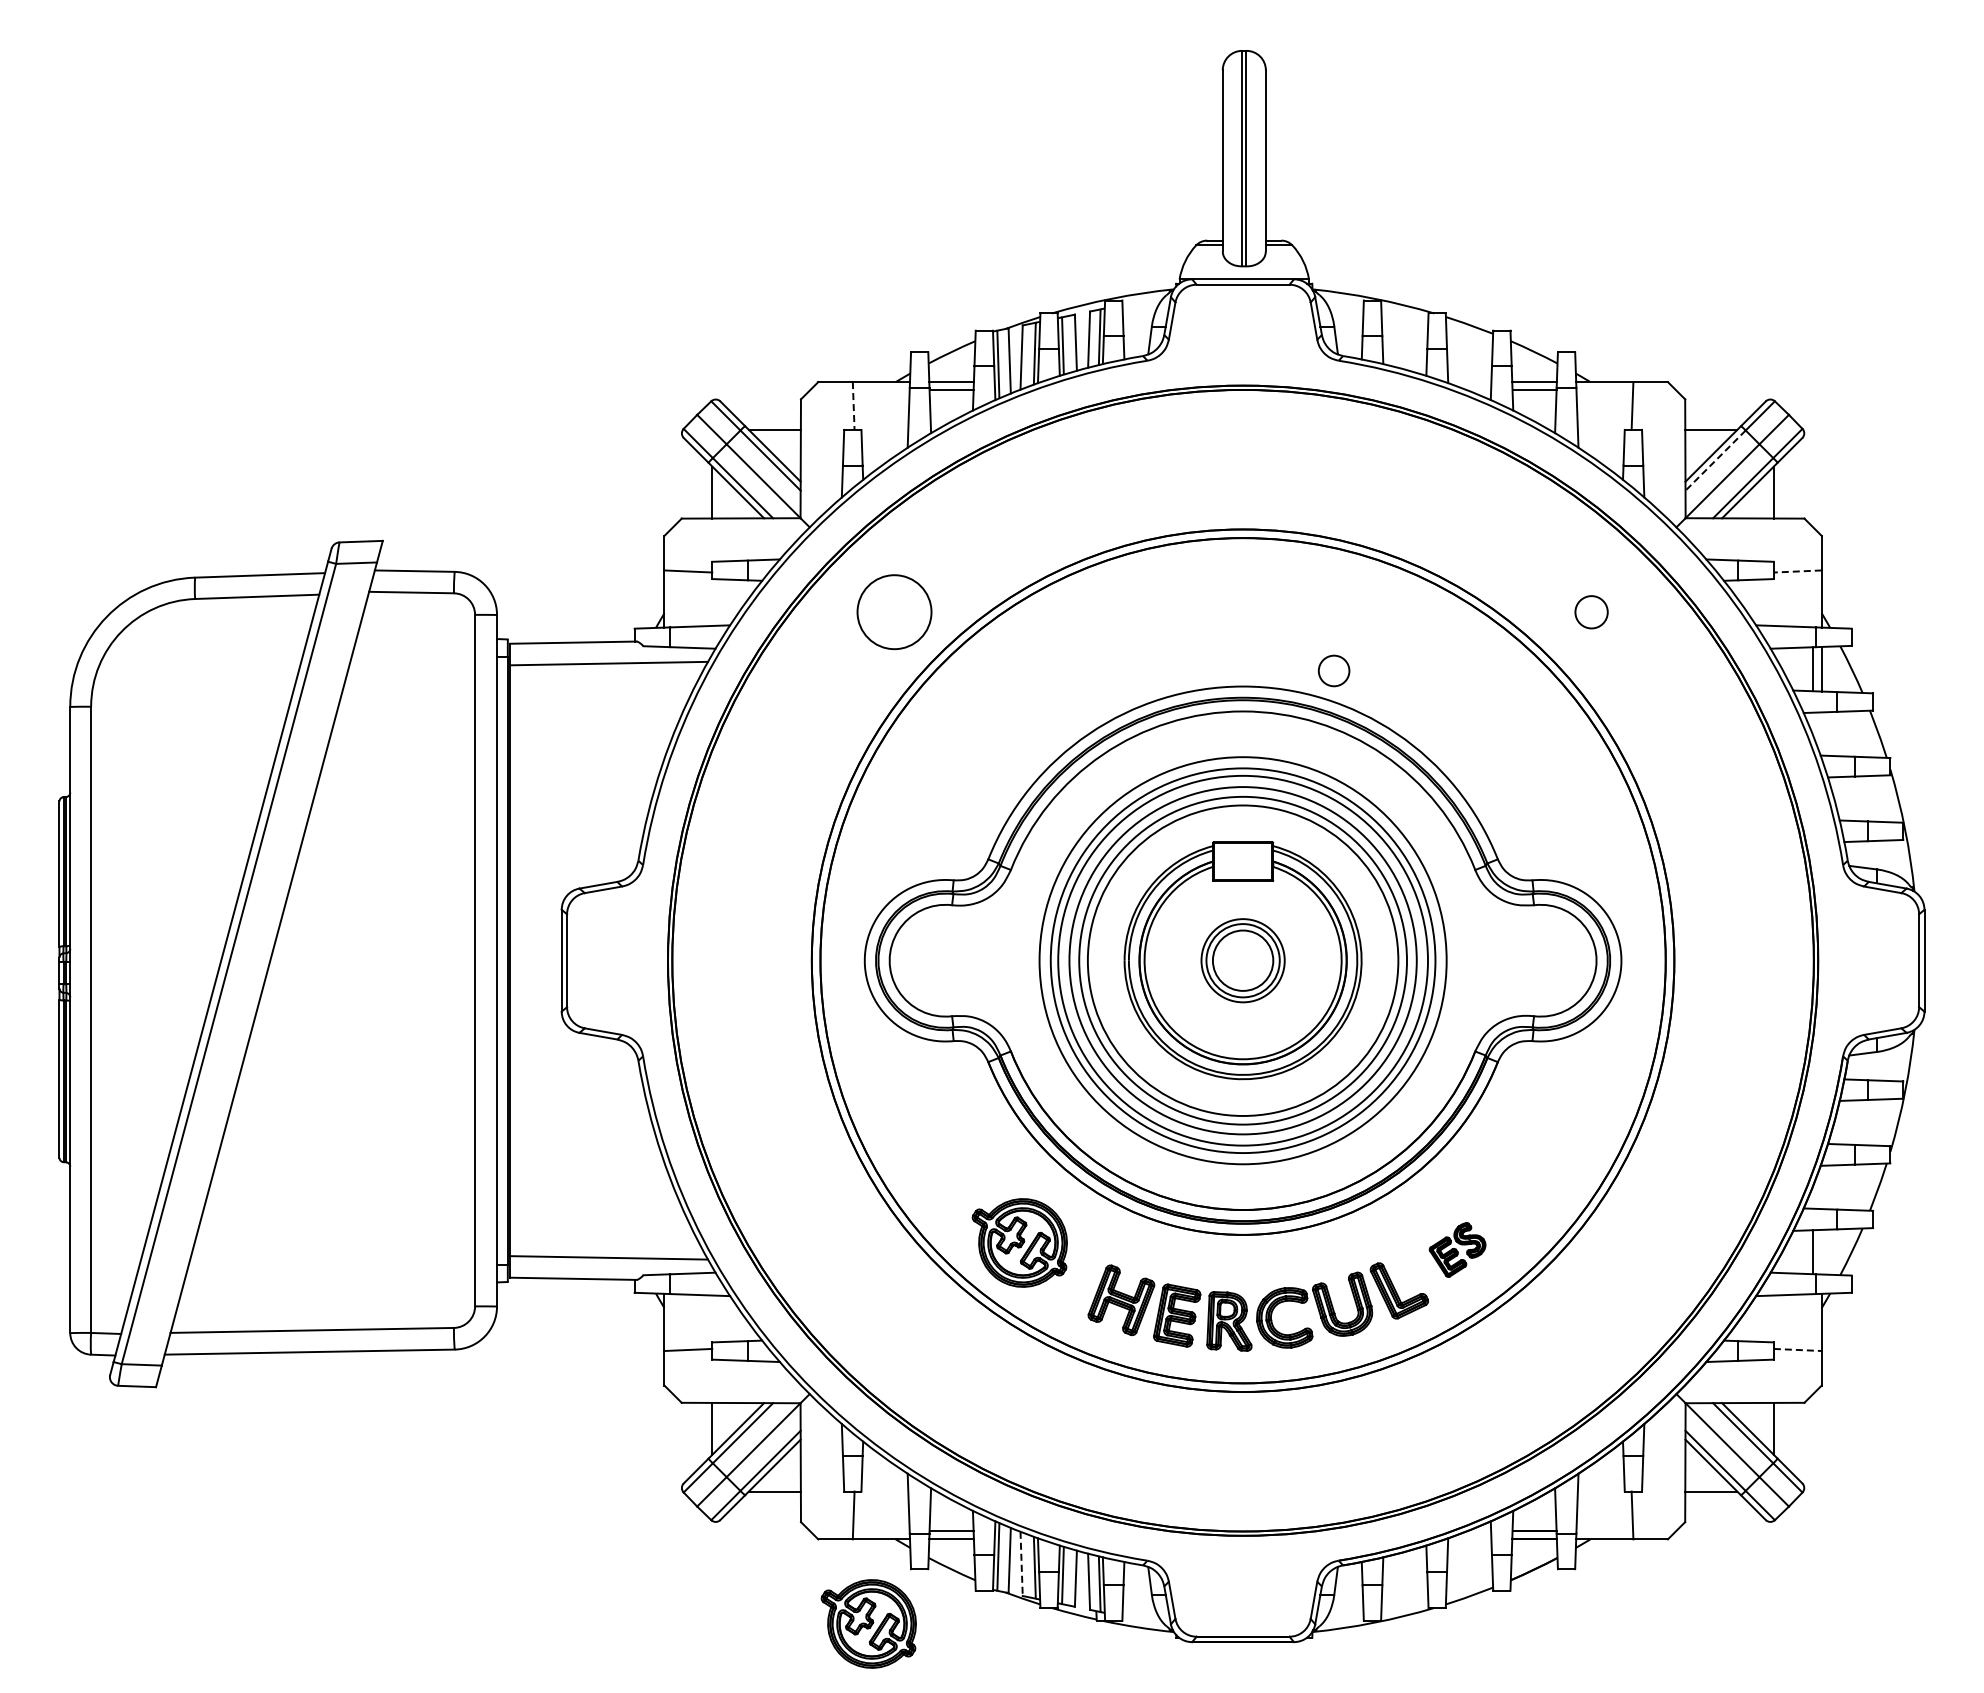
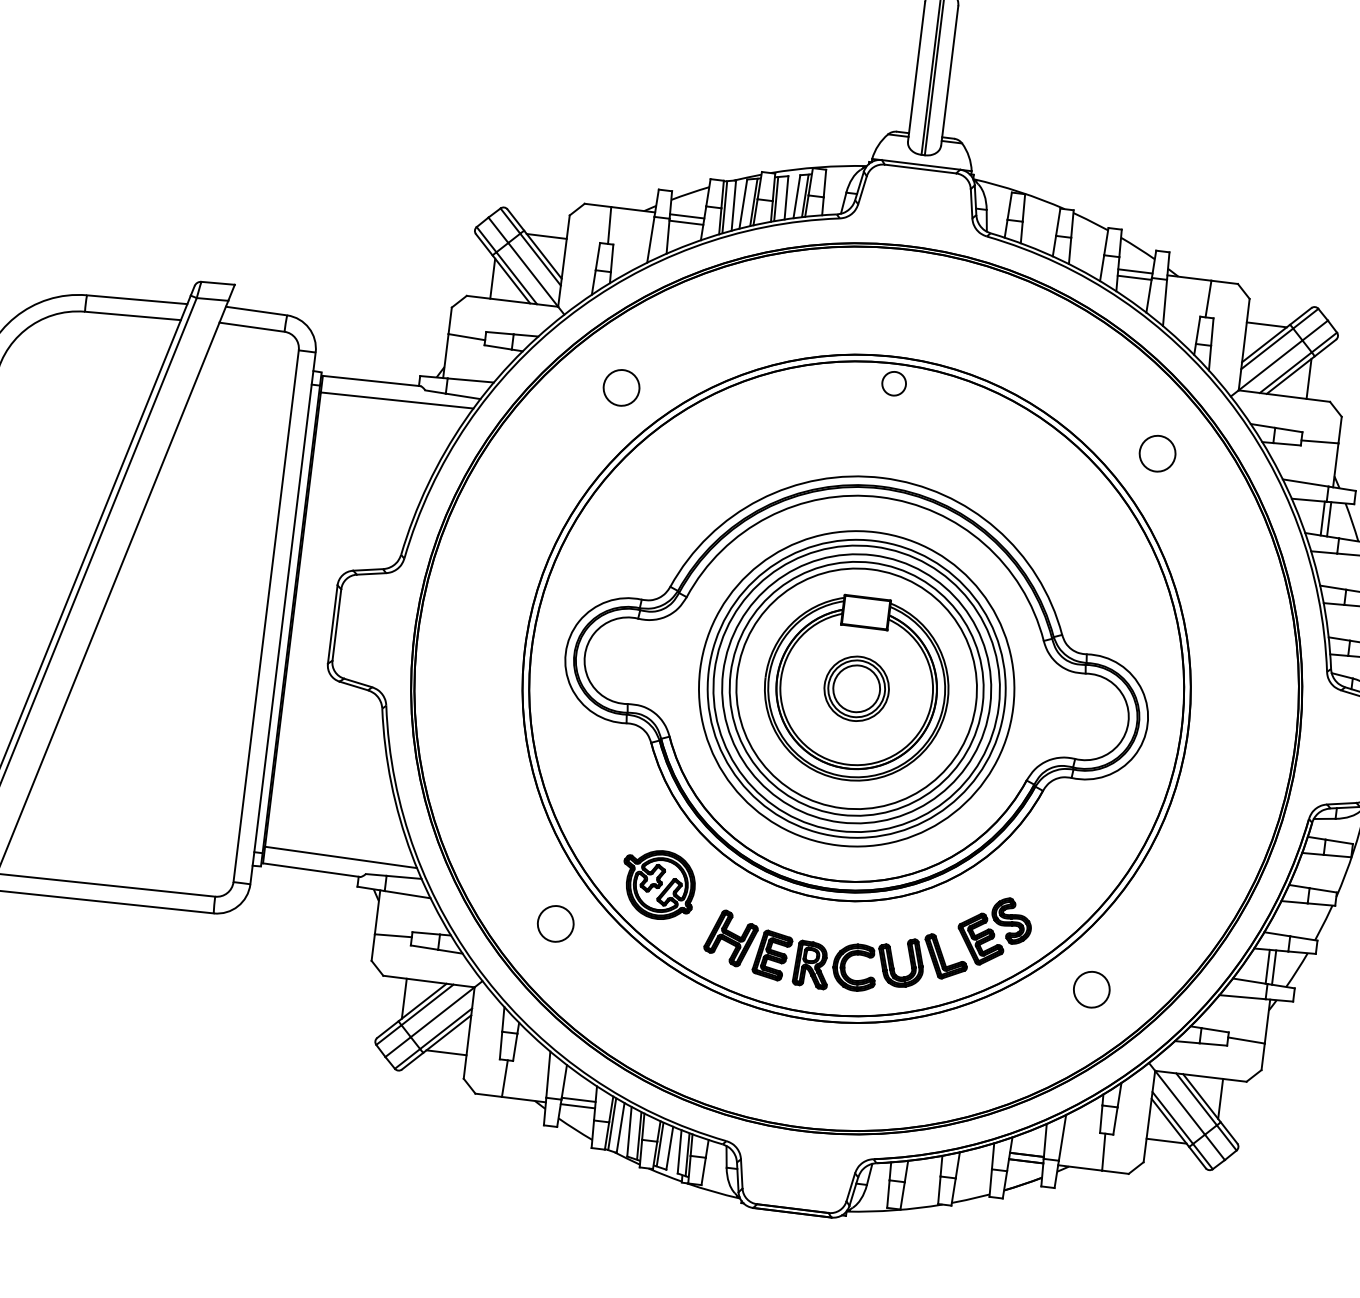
line: (853, 405) -> (609, 225), dashed -> solid
line: (1715, 460) -> (1267, 348), dashed -> solid
line: (1797, 571) -> (1319, 441), dashed -> solid
circle: (894, 612) -> (621, 388), size x0.62
circle: (1591, 612) -> (1157, 453), size x1.43
circle: (1333, 670) -> (893, 383), moved
part: (1457, 1249) -> (994, 931), size x1.67
line: (1821, 1251) -> (1273, 967), added
circle: (894, 1309) -> (555, 924), added
circle: (1591, 1309) -> (1091, 989), added
line: (1797, 1349) -> (1246, 1040), dashed -> solid
line: (1021, 1564) -> (629, 1132), dashed -> solid
part: (868, 1623) -> (506, 1163), removed

